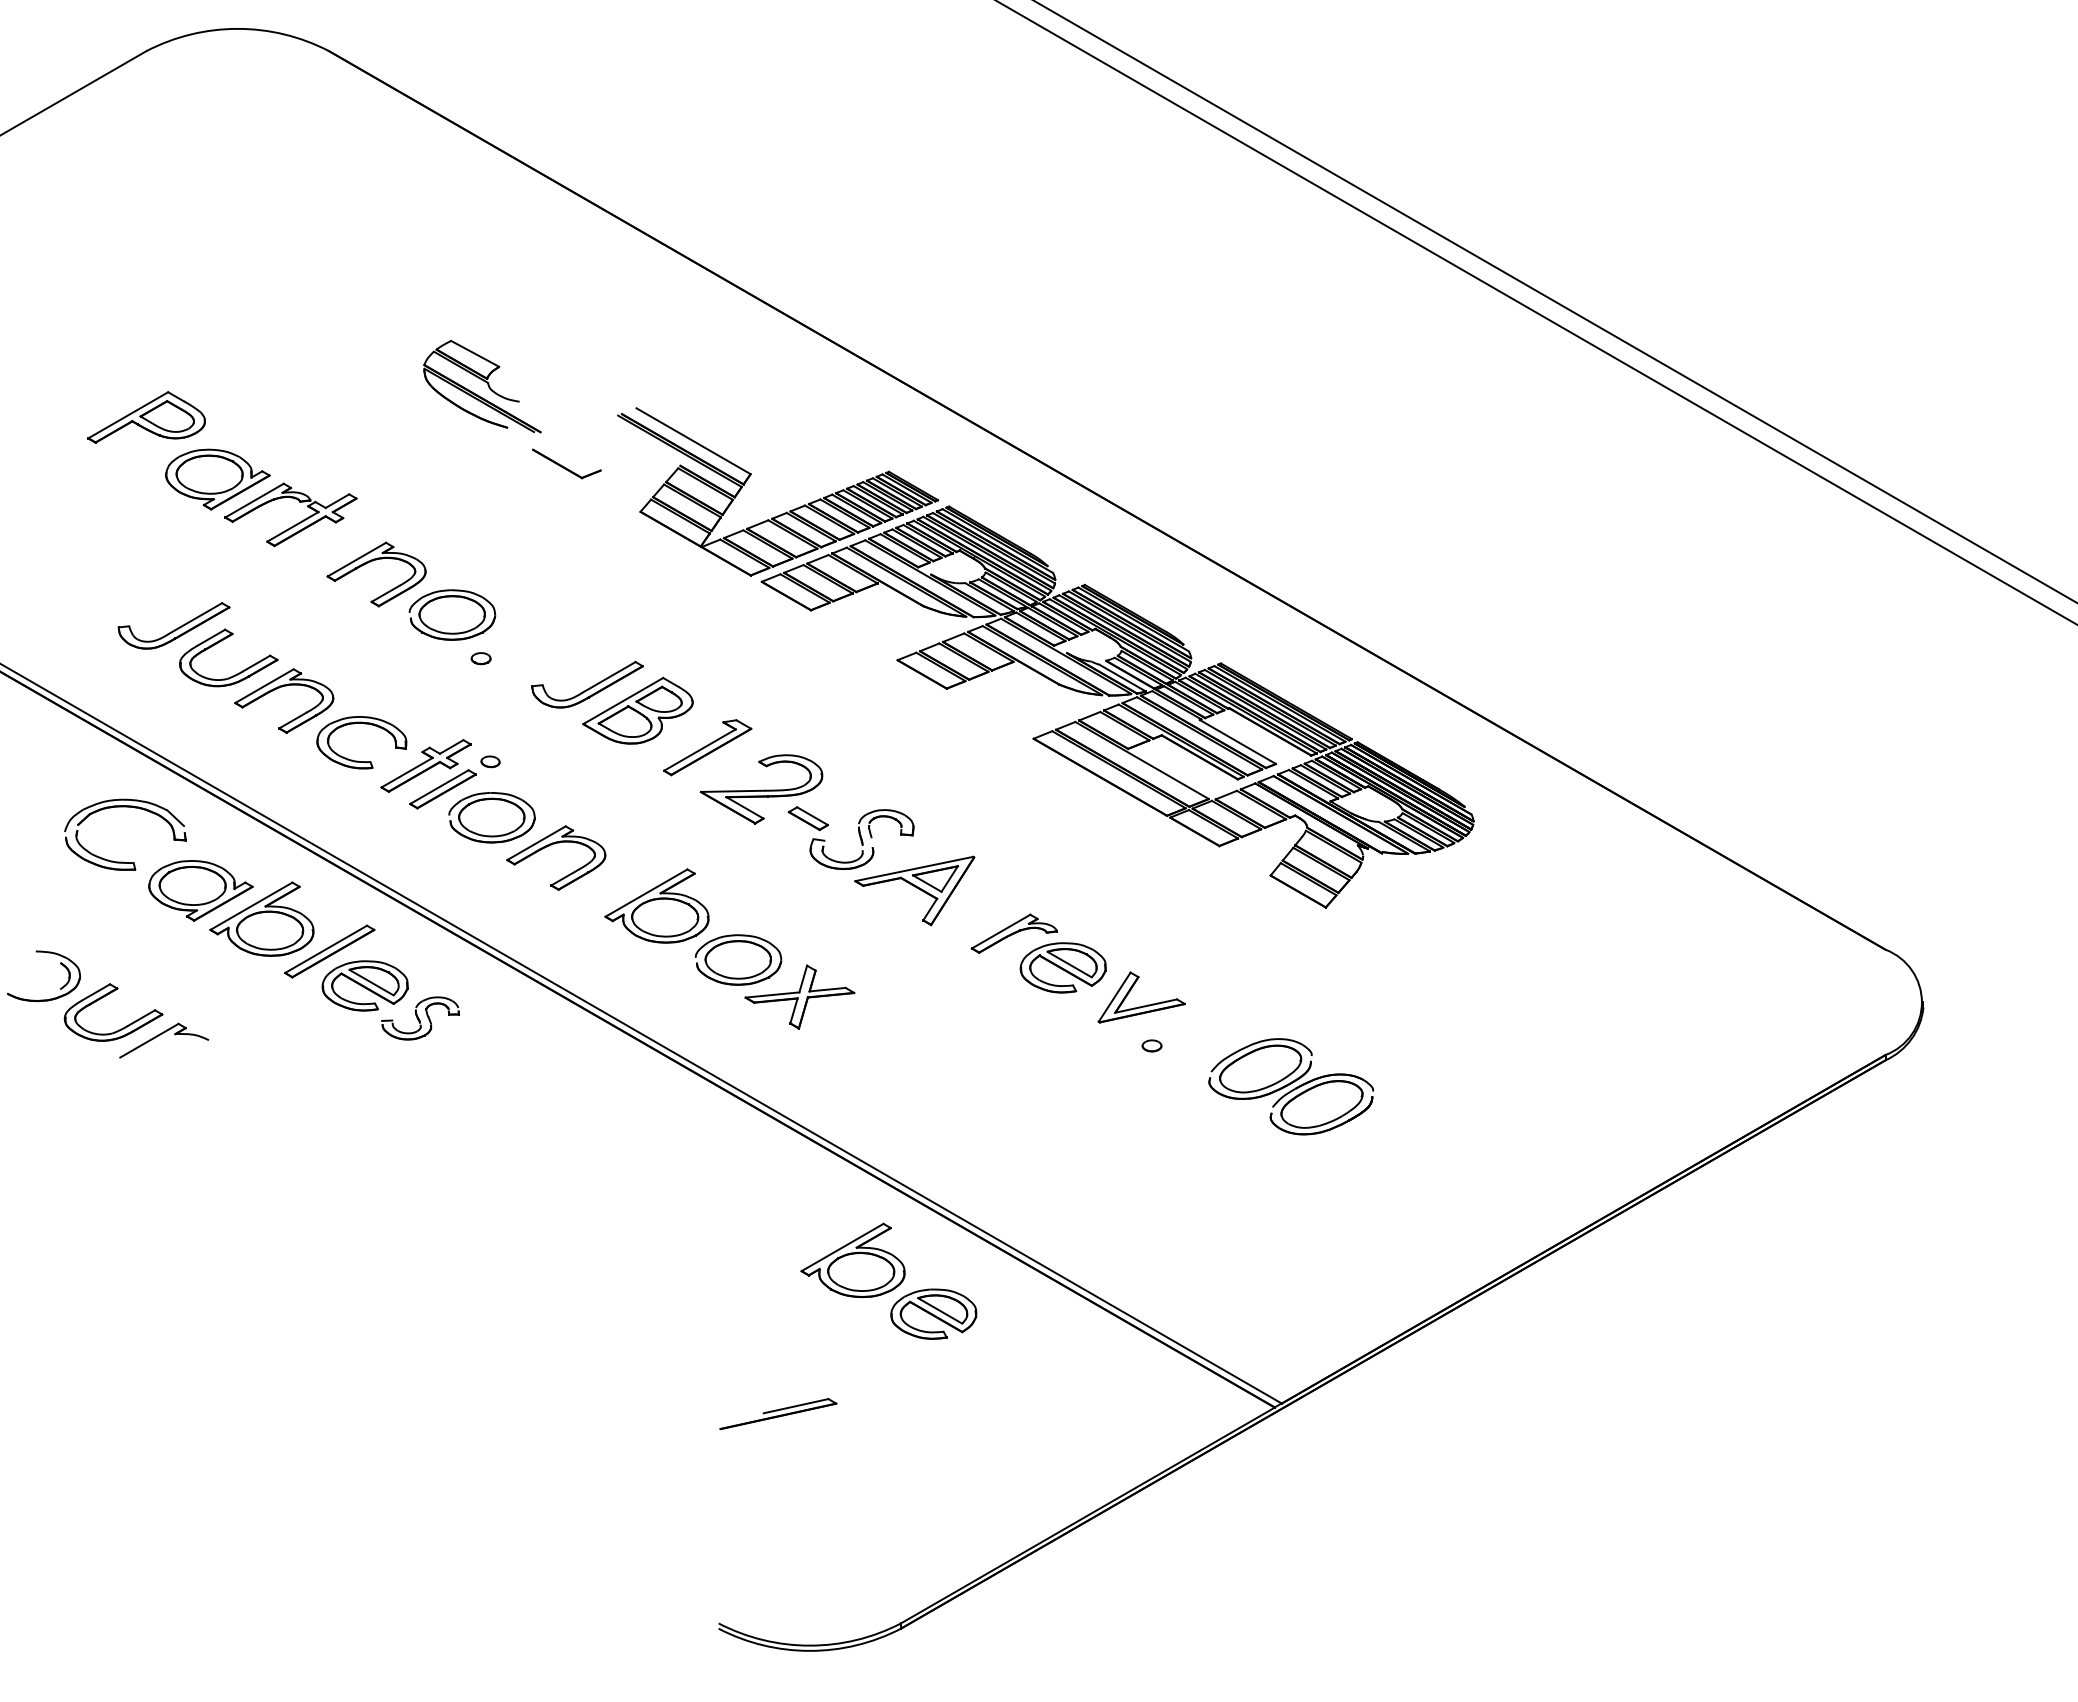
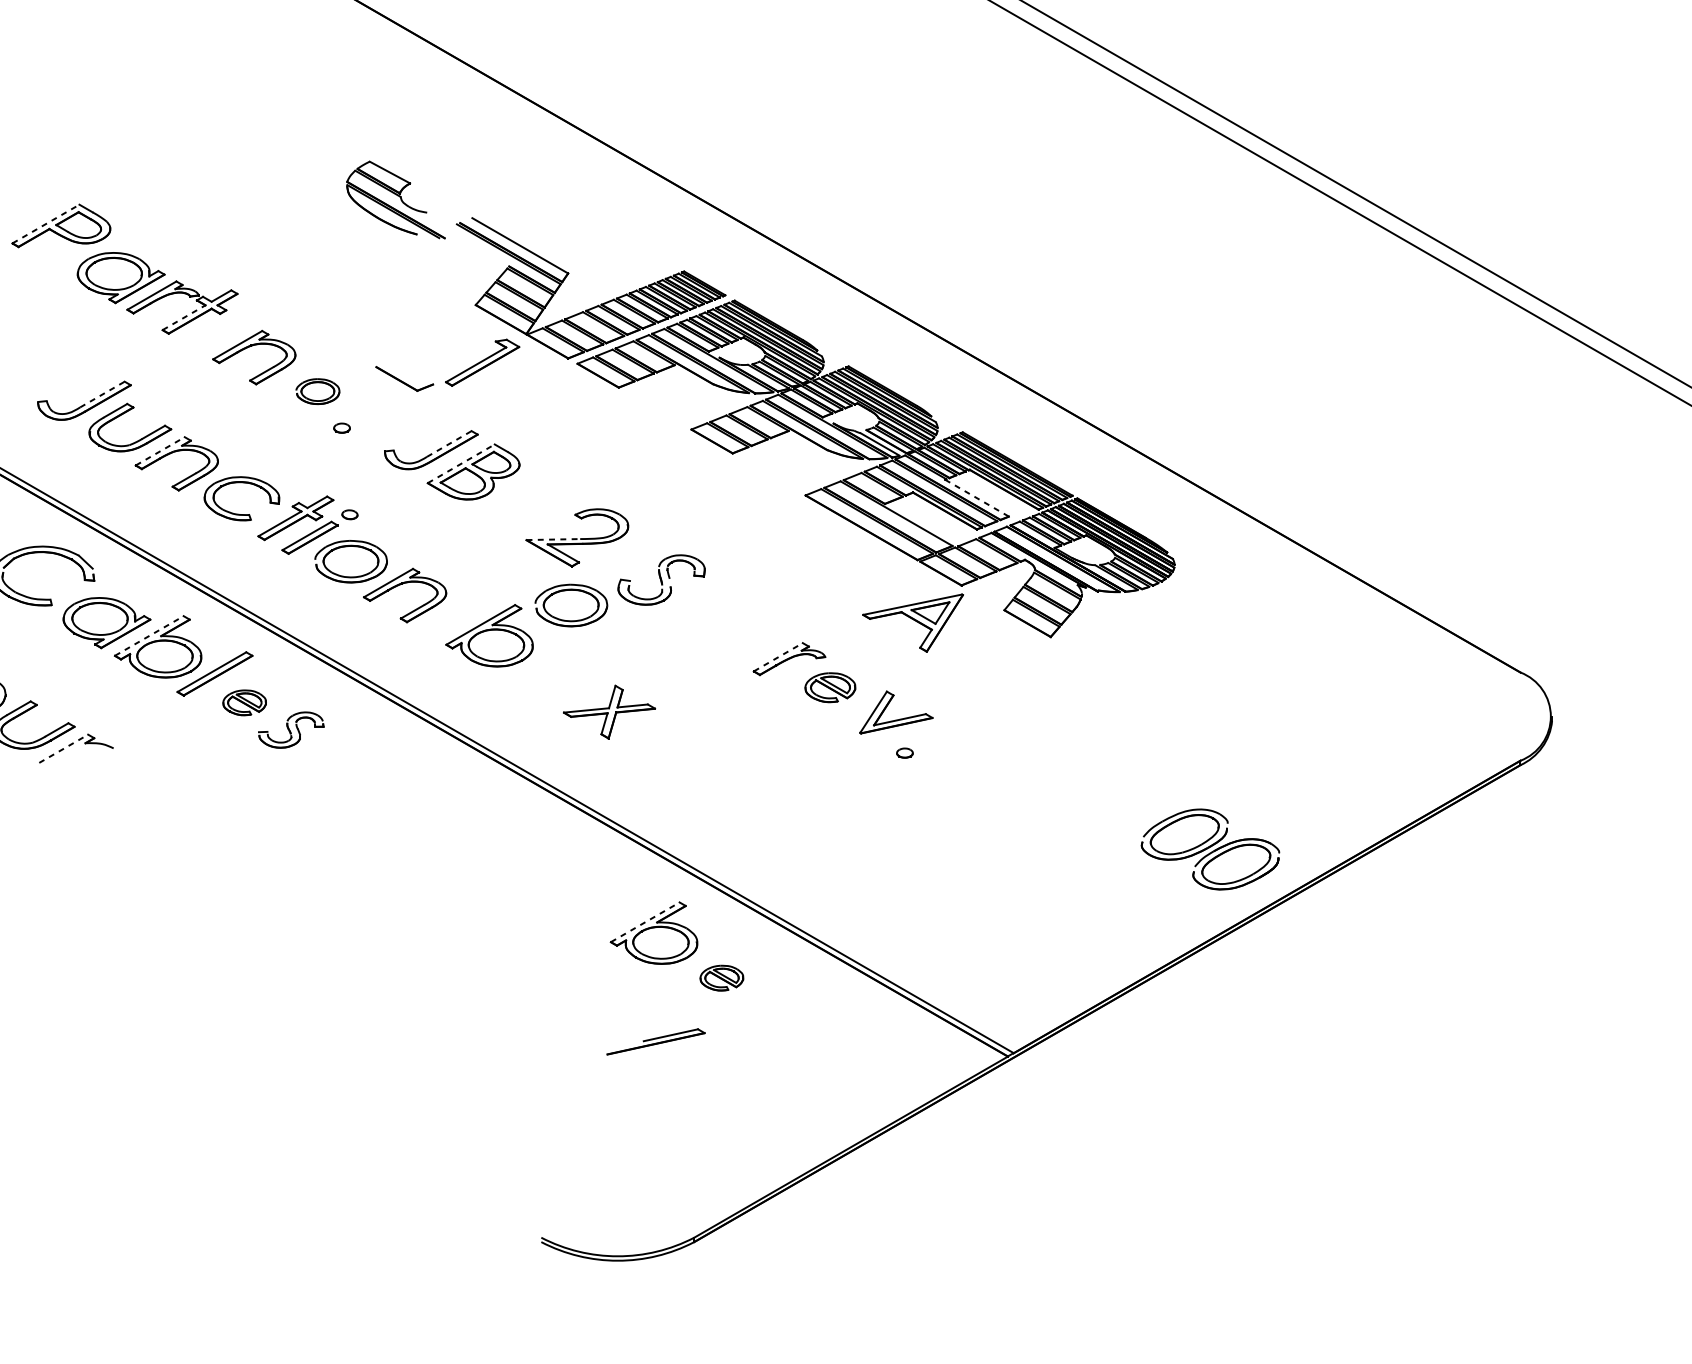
part: (482, 386) -> (396, 199), moved
line: (128, 415) -> (46, 224), solid -> dashed
part: (566, 463) -> (404, 378), moved
line: (292, 526) -> (183, 317), solid -> dashed
part: (452, 614) -> (318, 391), size x0.6
line: (195, 618) -> (102, 394), solid -> dashed
line: (609, 677) -> (449, 444), solid -> dashed
line: (264, 686) -> (160, 451), solid -> dashed
line: (623, 700) -> (461, 463), solid -> dashed
line: (1237, 741) -> (976, 497), solid -> dashed
part: (707, 747) -> (482, 362), moved
line: (733, 791) -> (553, 539), solid -> dashed
part: (807, 818) -> (615, 562), removed
part: (914, 890) -> (912, 622), moved
line: (251, 905) -> (149, 635), solid -> dashed
line: (1001, 931) -> (778, 657), solid -> dashed
part: (738, 959) -> (571, 605), moved
part: (1062, 967) -> (829, 687), size x0.7
part: (364, 985) -> (244, 702), size x0.6
line: (149, 1040) -> (63, 748), solid -> dashed
part: (1290, 1086) -> (1209, 849), moved
line: (843, 1247) -> (646, 922), solid -> dashed
part: (933, 1313) -> (721, 977), size x0.6
part: (778, 1414) -> (656, 1042), moved

